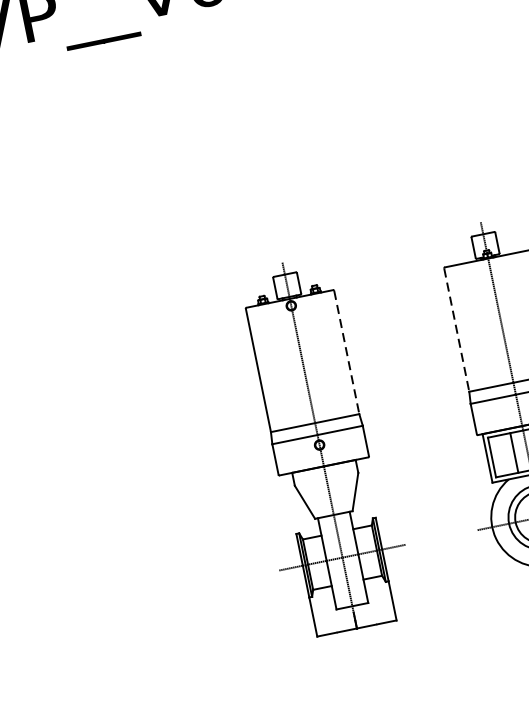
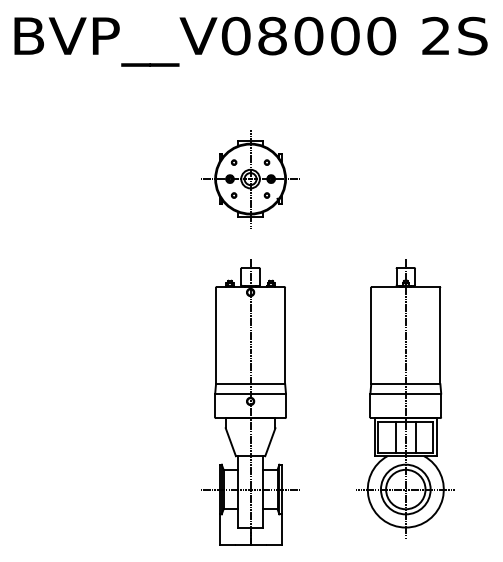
part: (261, 161) -> (250, 179), added
line: (457, 330) -> (371, 336), dashed -> solid
line: (347, 353) -> (285, 336), dashed -> solid

